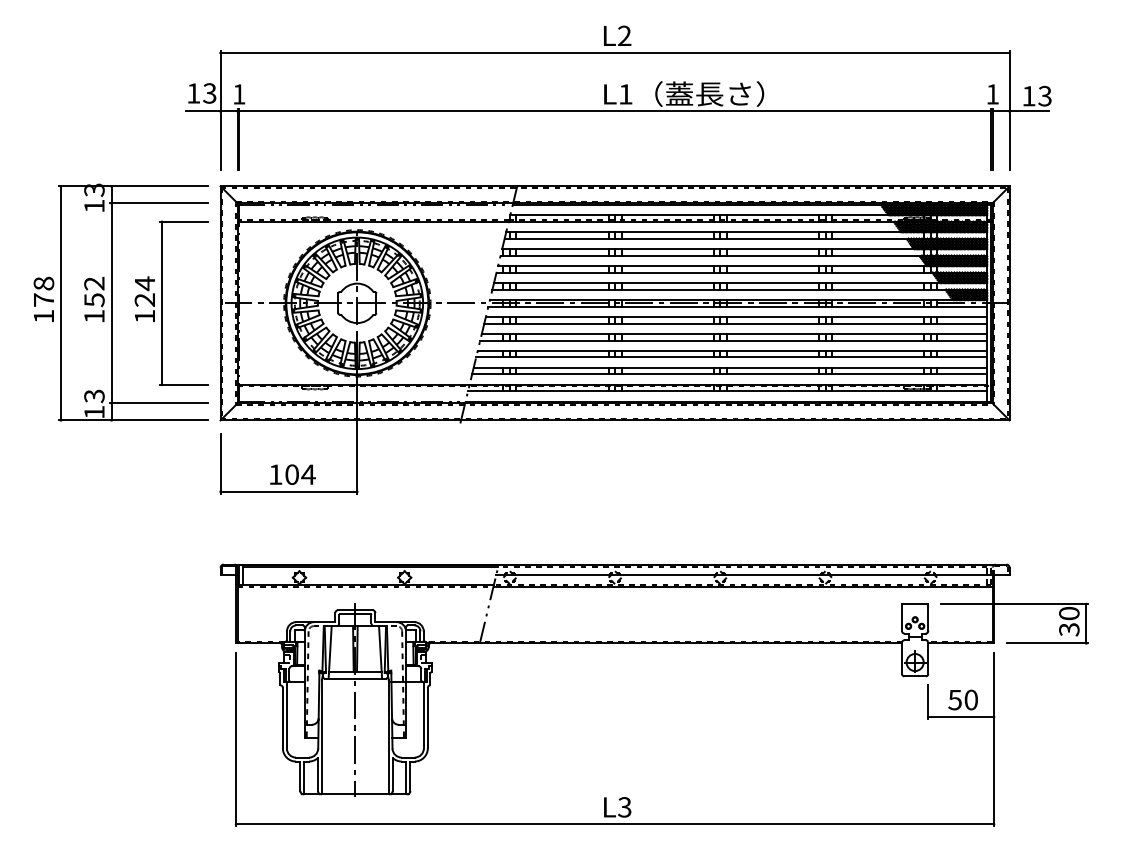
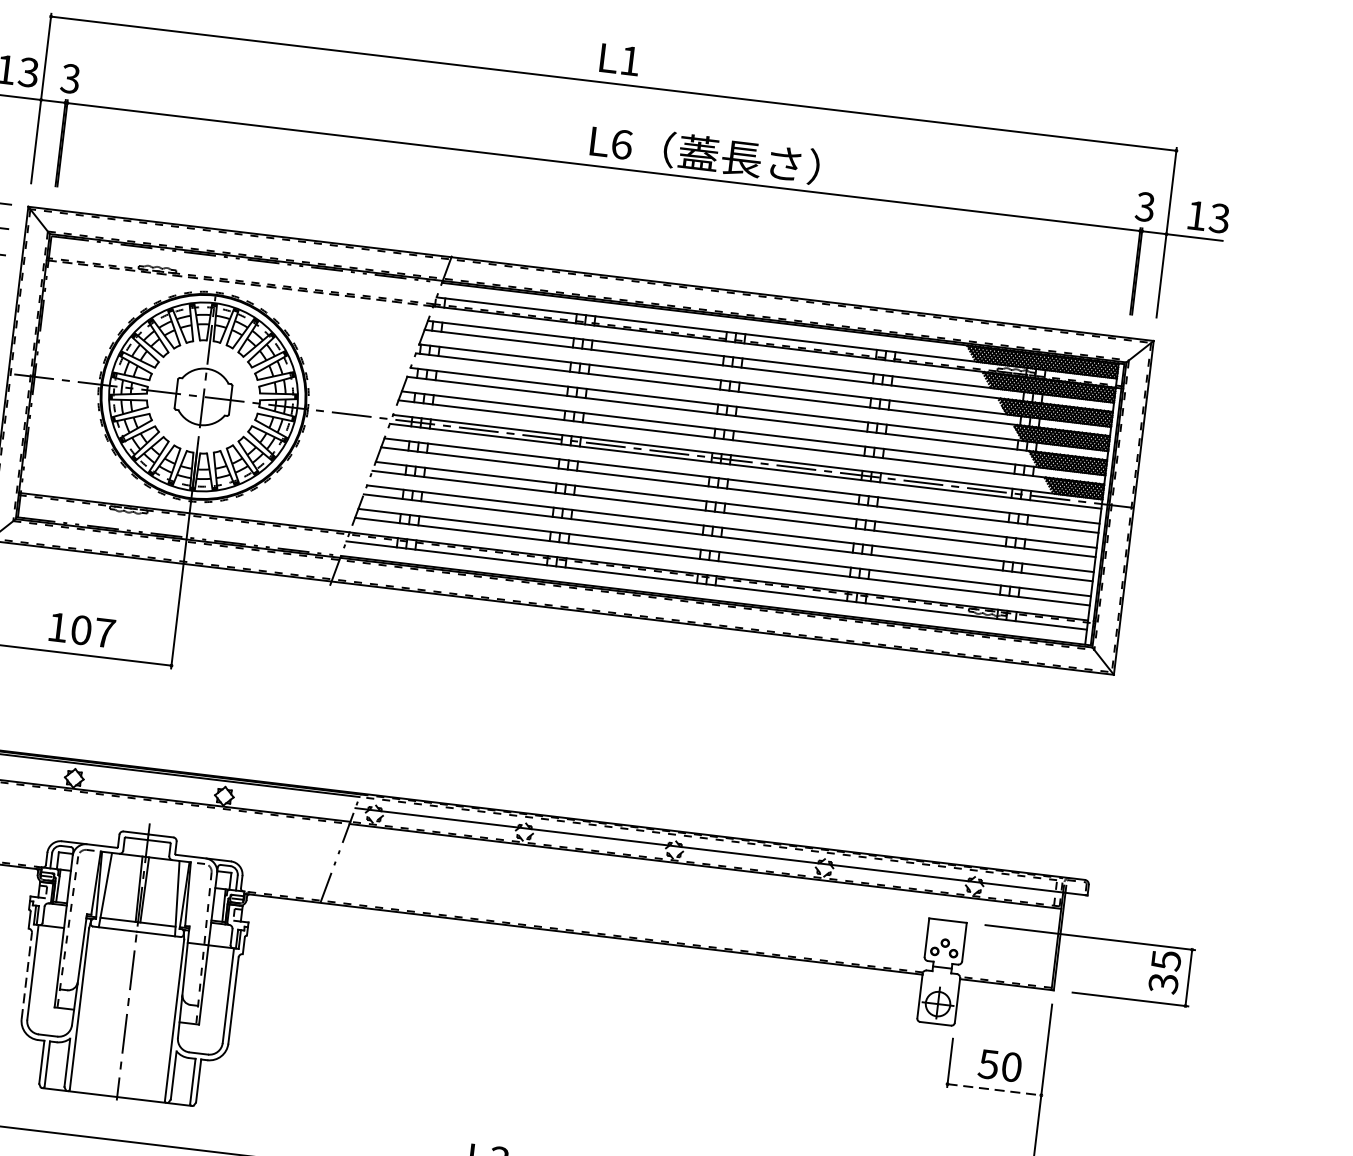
text: (624, 35) -> (630, 60), L2 -> L1
text: (238, 94) -> (69, 78), 1 -> 3
text: (625, 94) -> (621, 144), L1 -> L6
text: (992, 94) -> (1144, 207), 1 -> 3
line: (373, 221) -> (240, 282), solid -> dashed
text: (308, 474) -> (104, 632), 104 -> 107
text: (1069, 613) -> (1166, 960), 30 -> 35
line: (282, 717) -> (26, 974), solid -> dashed
line: (961, 717) -> (994, 1090), solid -> dashed

